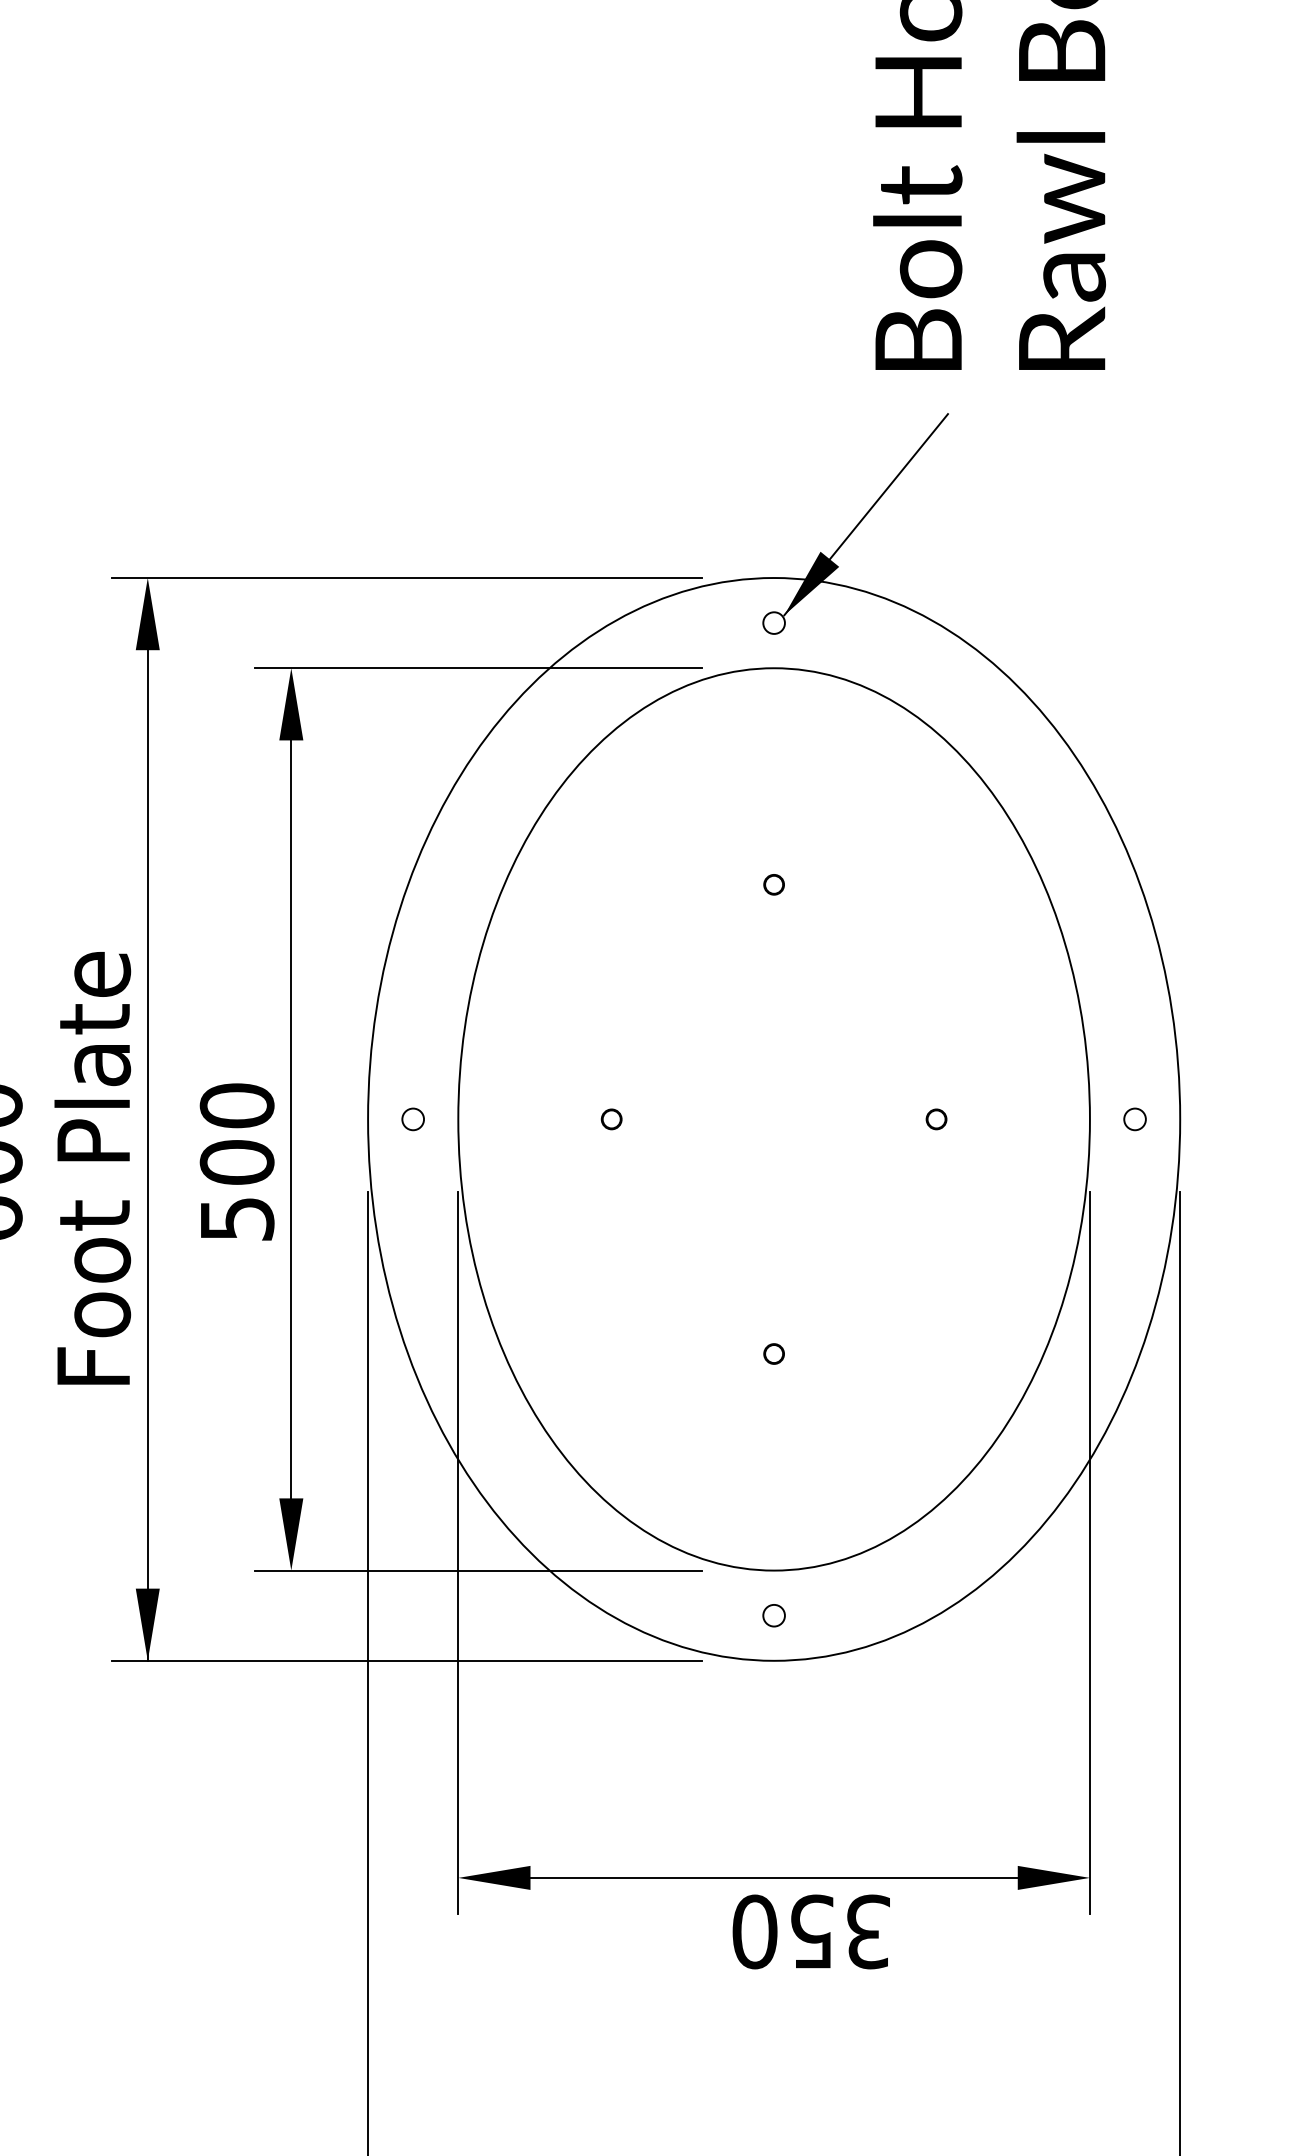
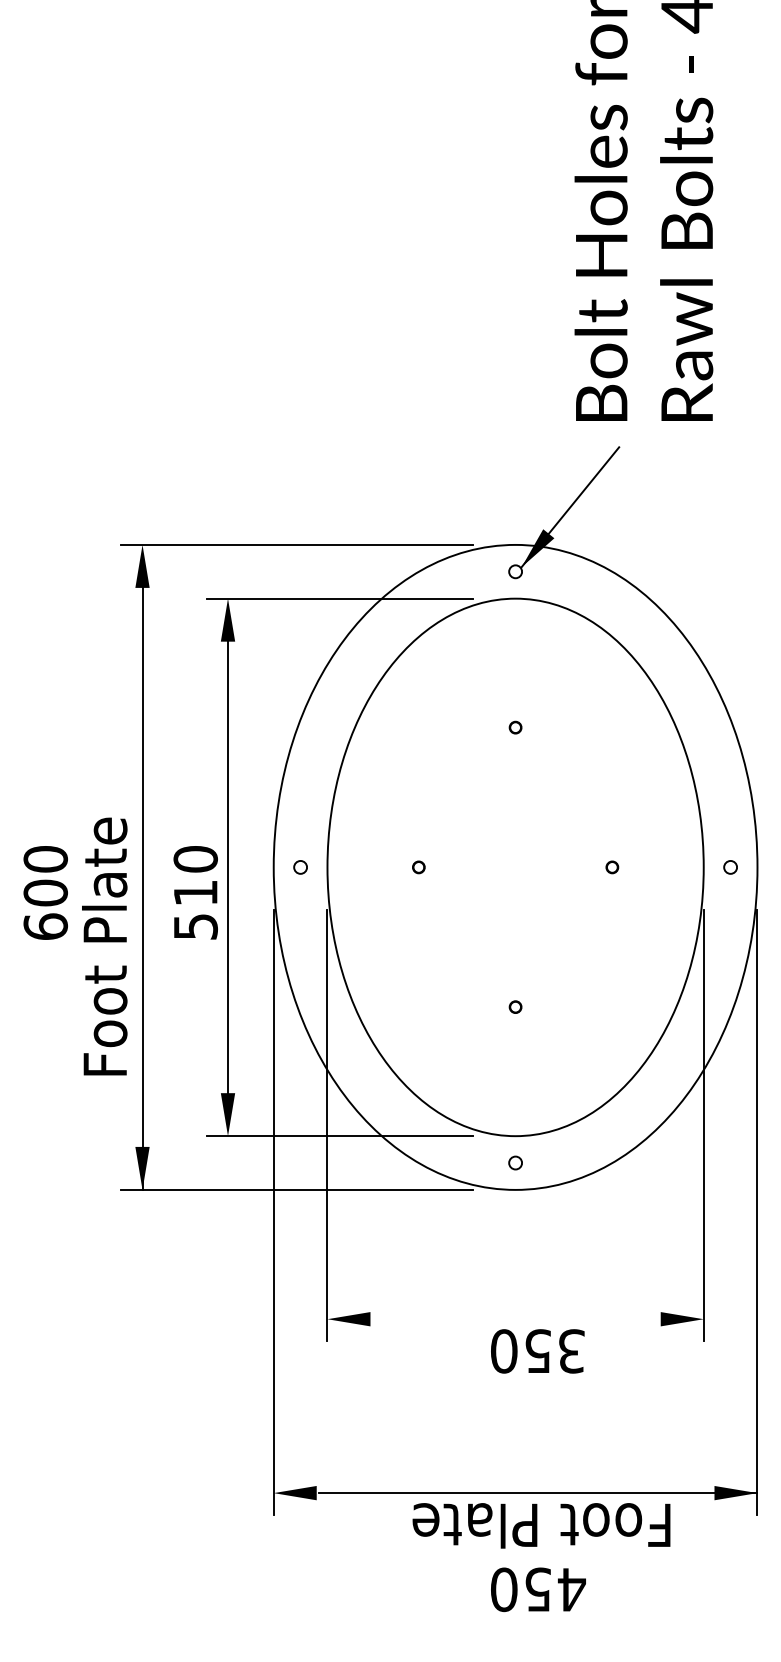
text: (236, 1161) -> (195, 892), 500 -> 510
text: (92, 1168) -> (104, 946), moved
line: (785, 1878) -> (522, 1319), removed

